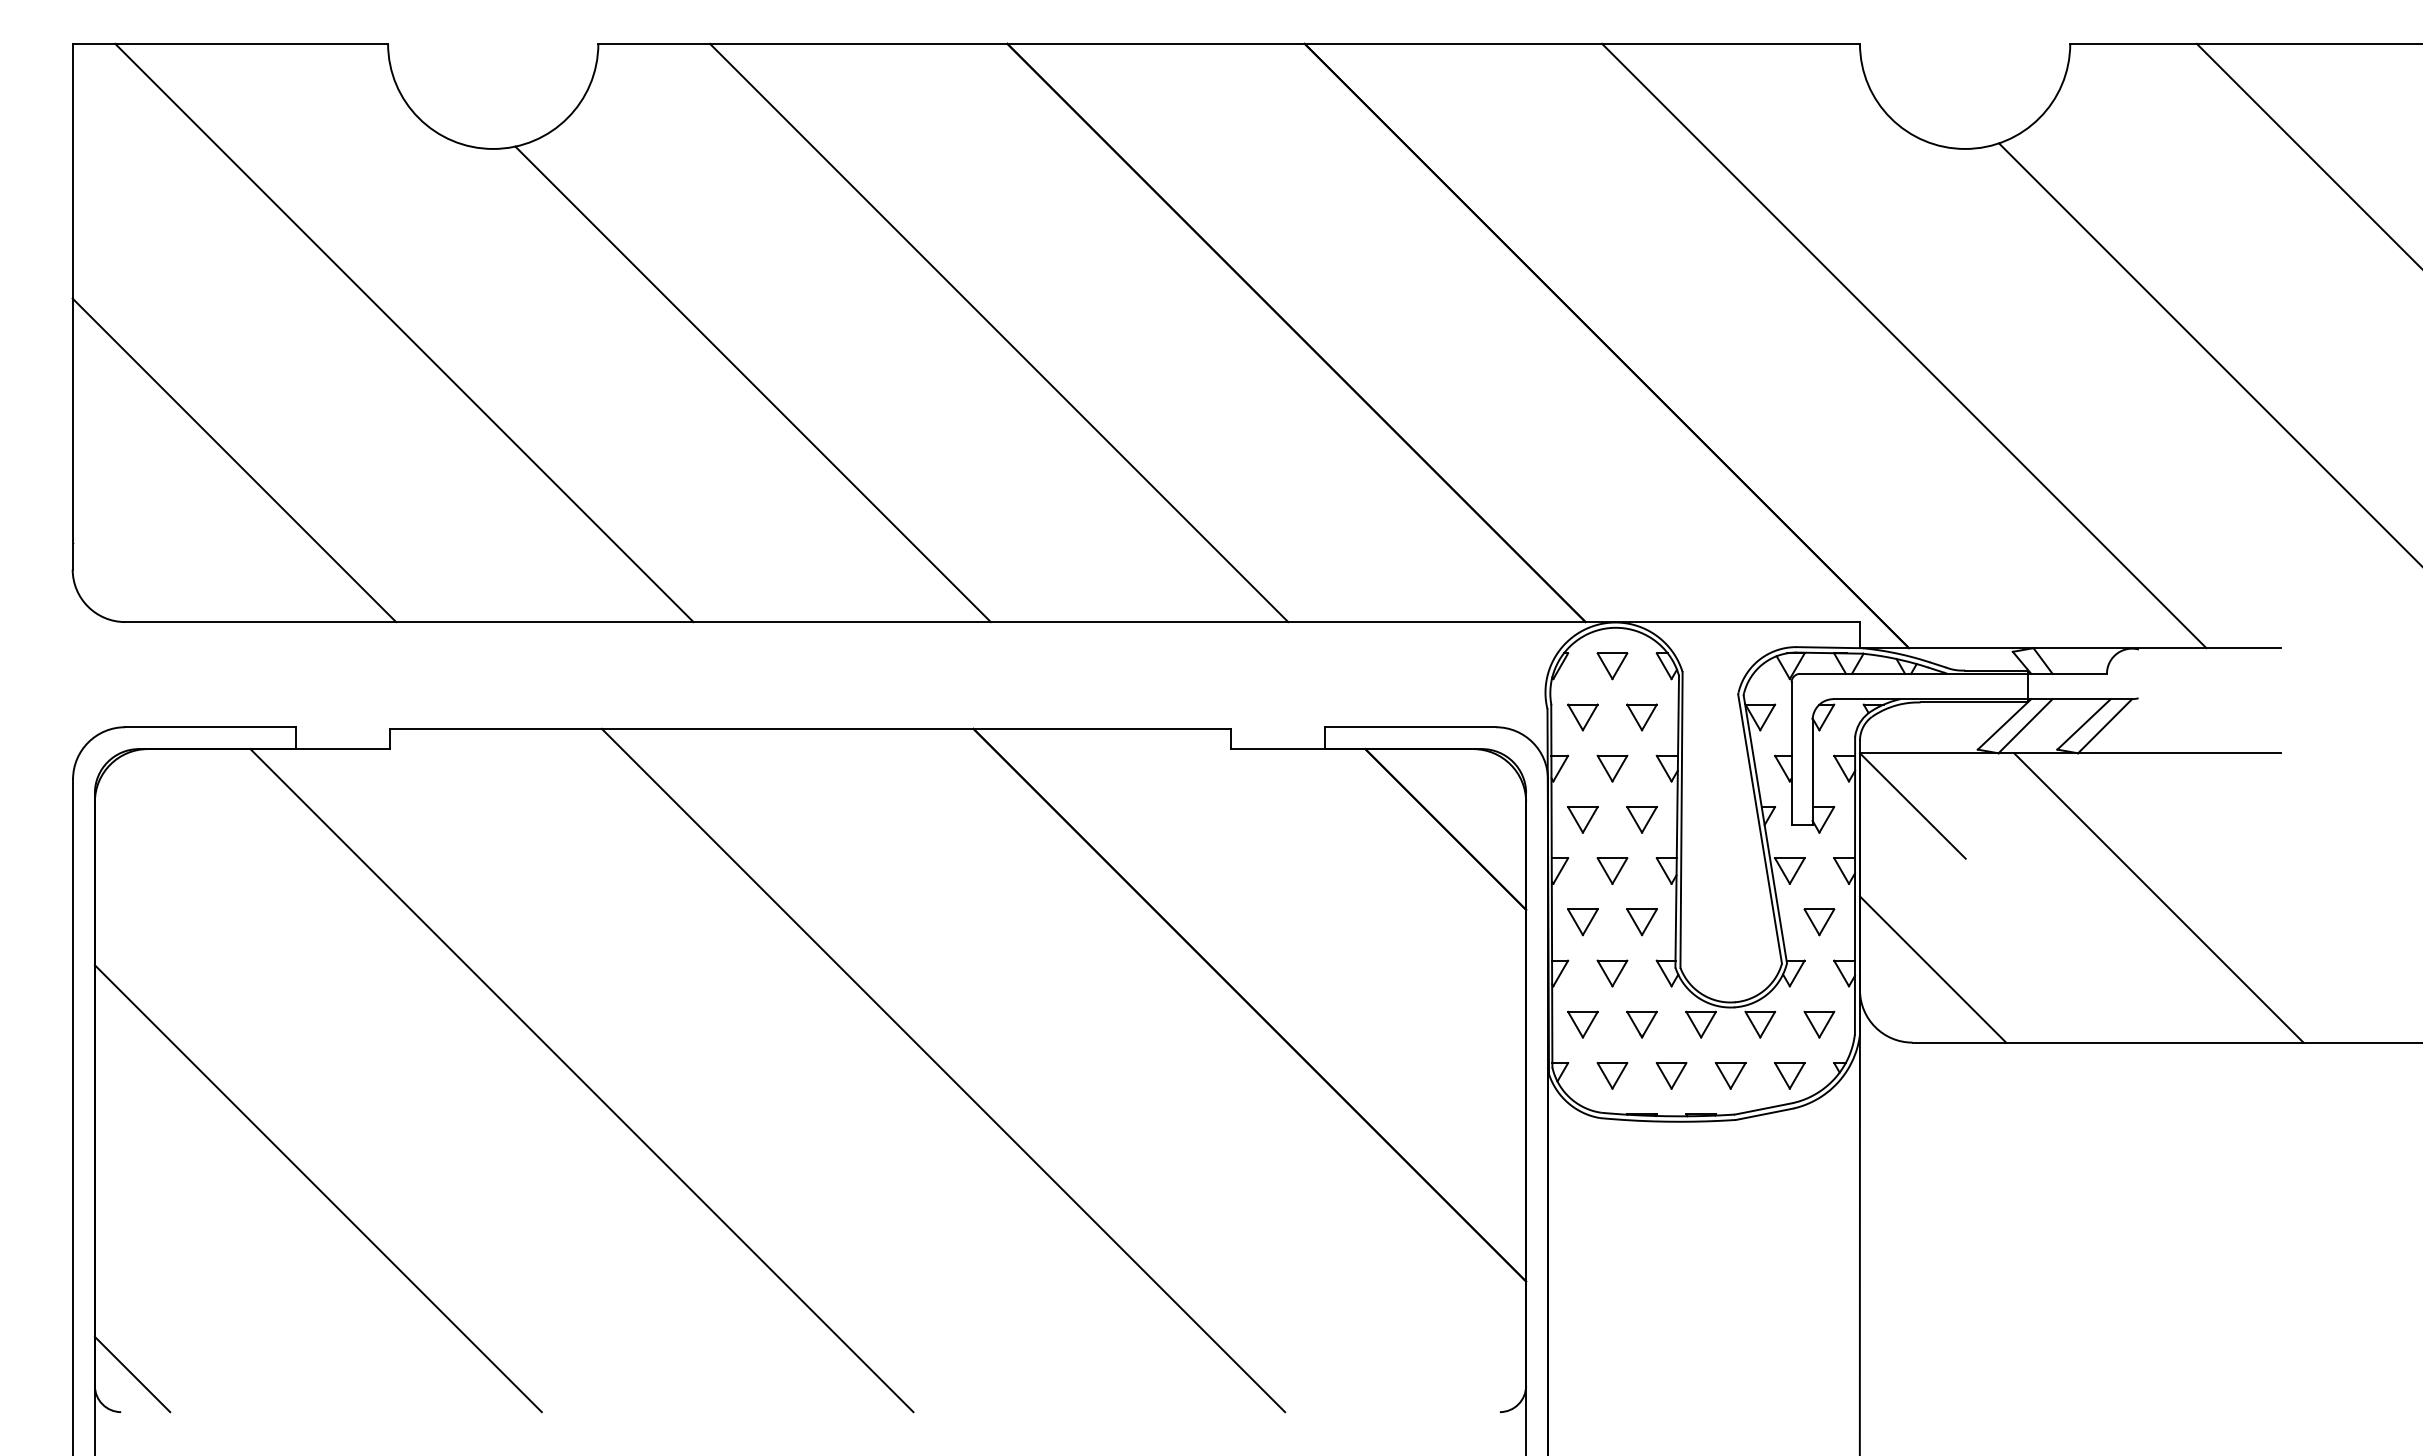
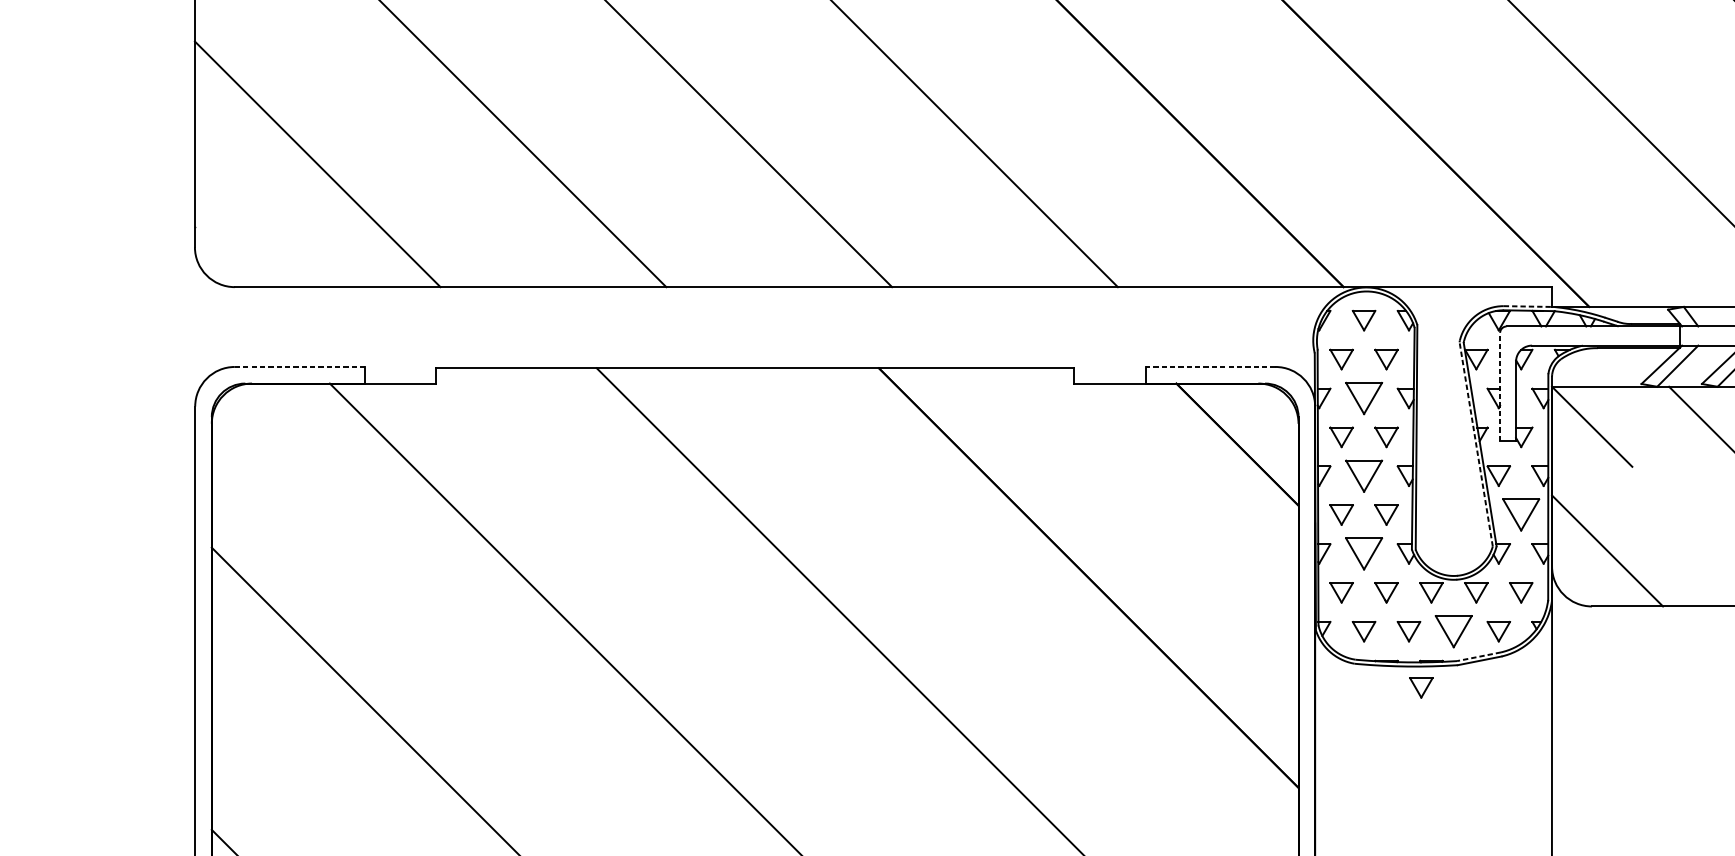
line: (1830, 647) -> (1529, 306), solid -> dashed
line: (210, 727) -> (299, 367), solid -> dashed
line: (1410, 727) -> (1210, 367), solid -> dashed
line: (1791, 753) -> (1500, 386), solid -> dashed
part: (1612, 768) -> (1364, 398), size x1.6
line: (1760, 828) -> (1476, 443), solid -> dashed
part: (1612, 870) -> (1364, 475), size x1.6
part: (1819, 922) -> (1521, 515), size x1.6
part: (1612, 973) -> (1364, 553), size x1.6
part: (1730, 1075) -> (1453, 631), size x1.6
line: (1763, 1108) -> (1478, 656), solid -> dashed
part: (1687, 1149) -> (1421, 687), added

